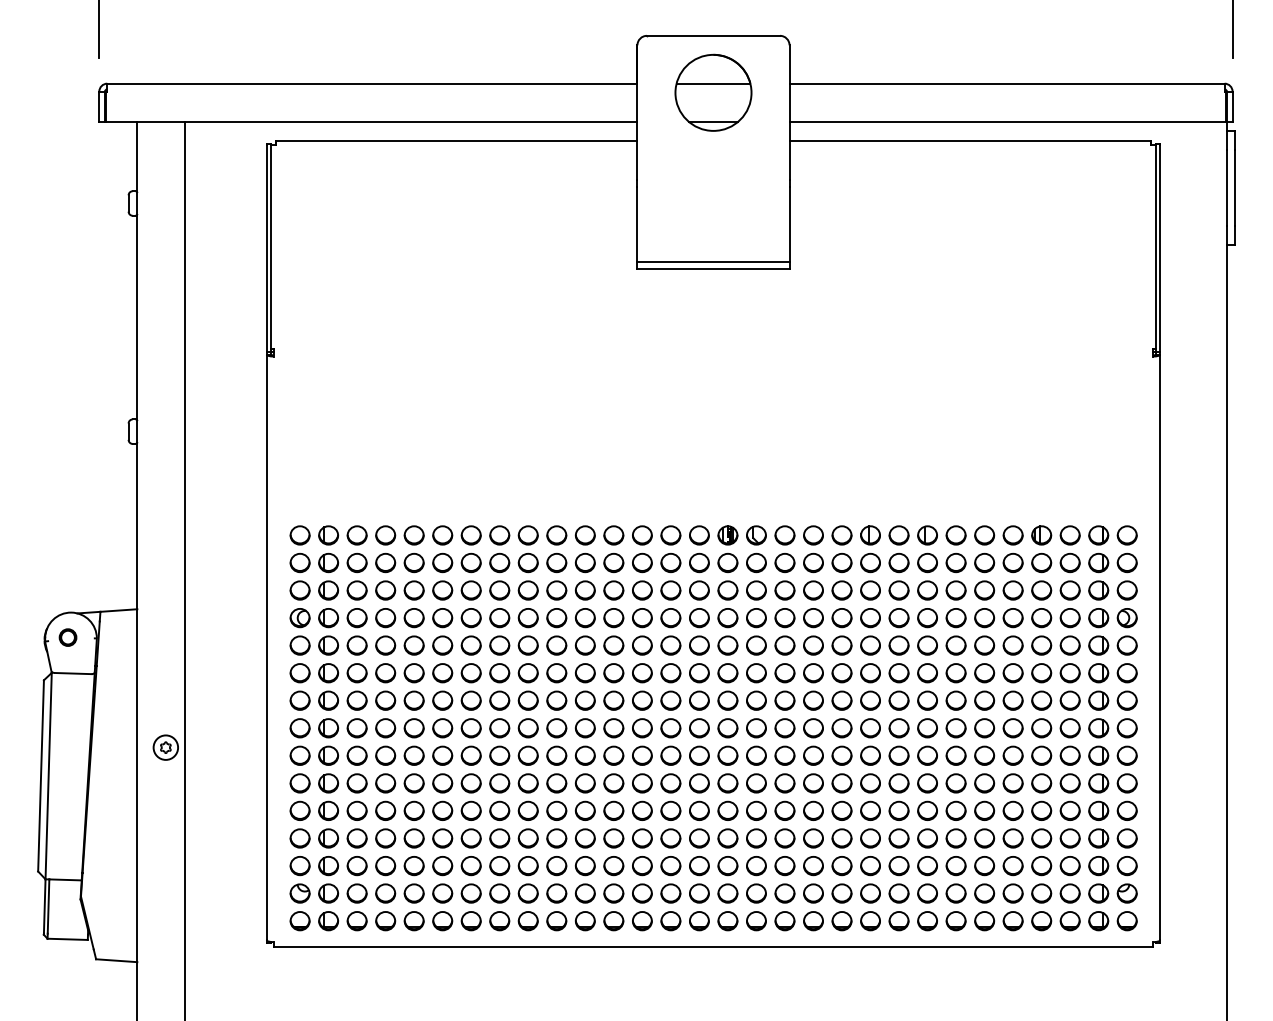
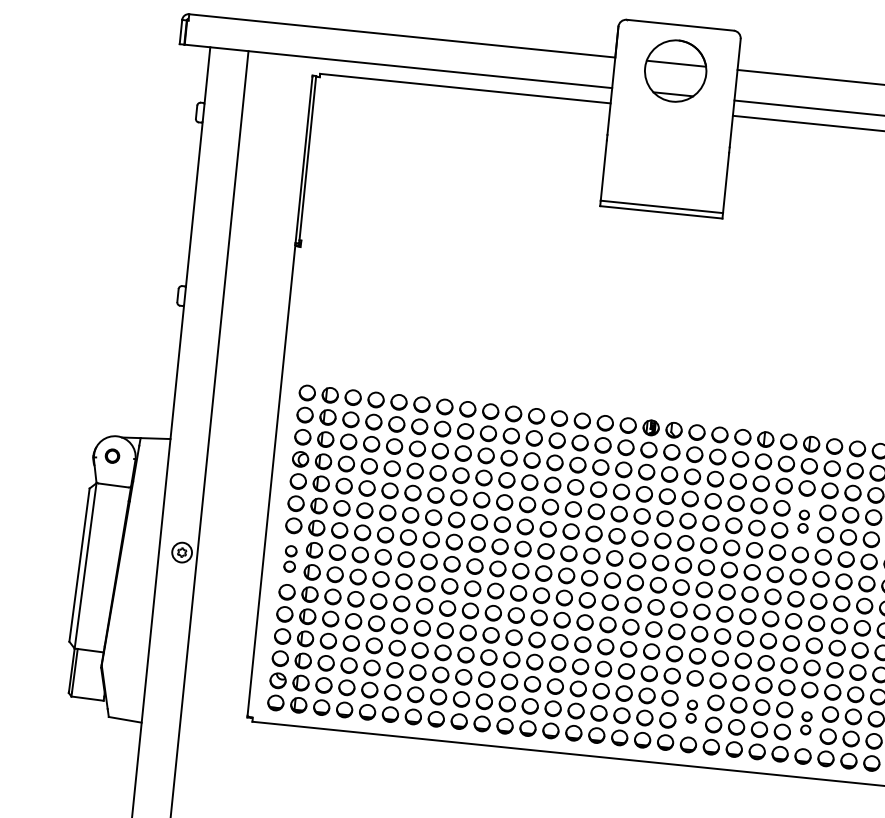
part: (927, 631) -> (803, 521), size x0.6
part: (299, 741) -> (290, 558), size x0.7
part: (813, 879) -> (691, 711), size x0.6
part: (955, 879) -> (805, 723), size x0.6

